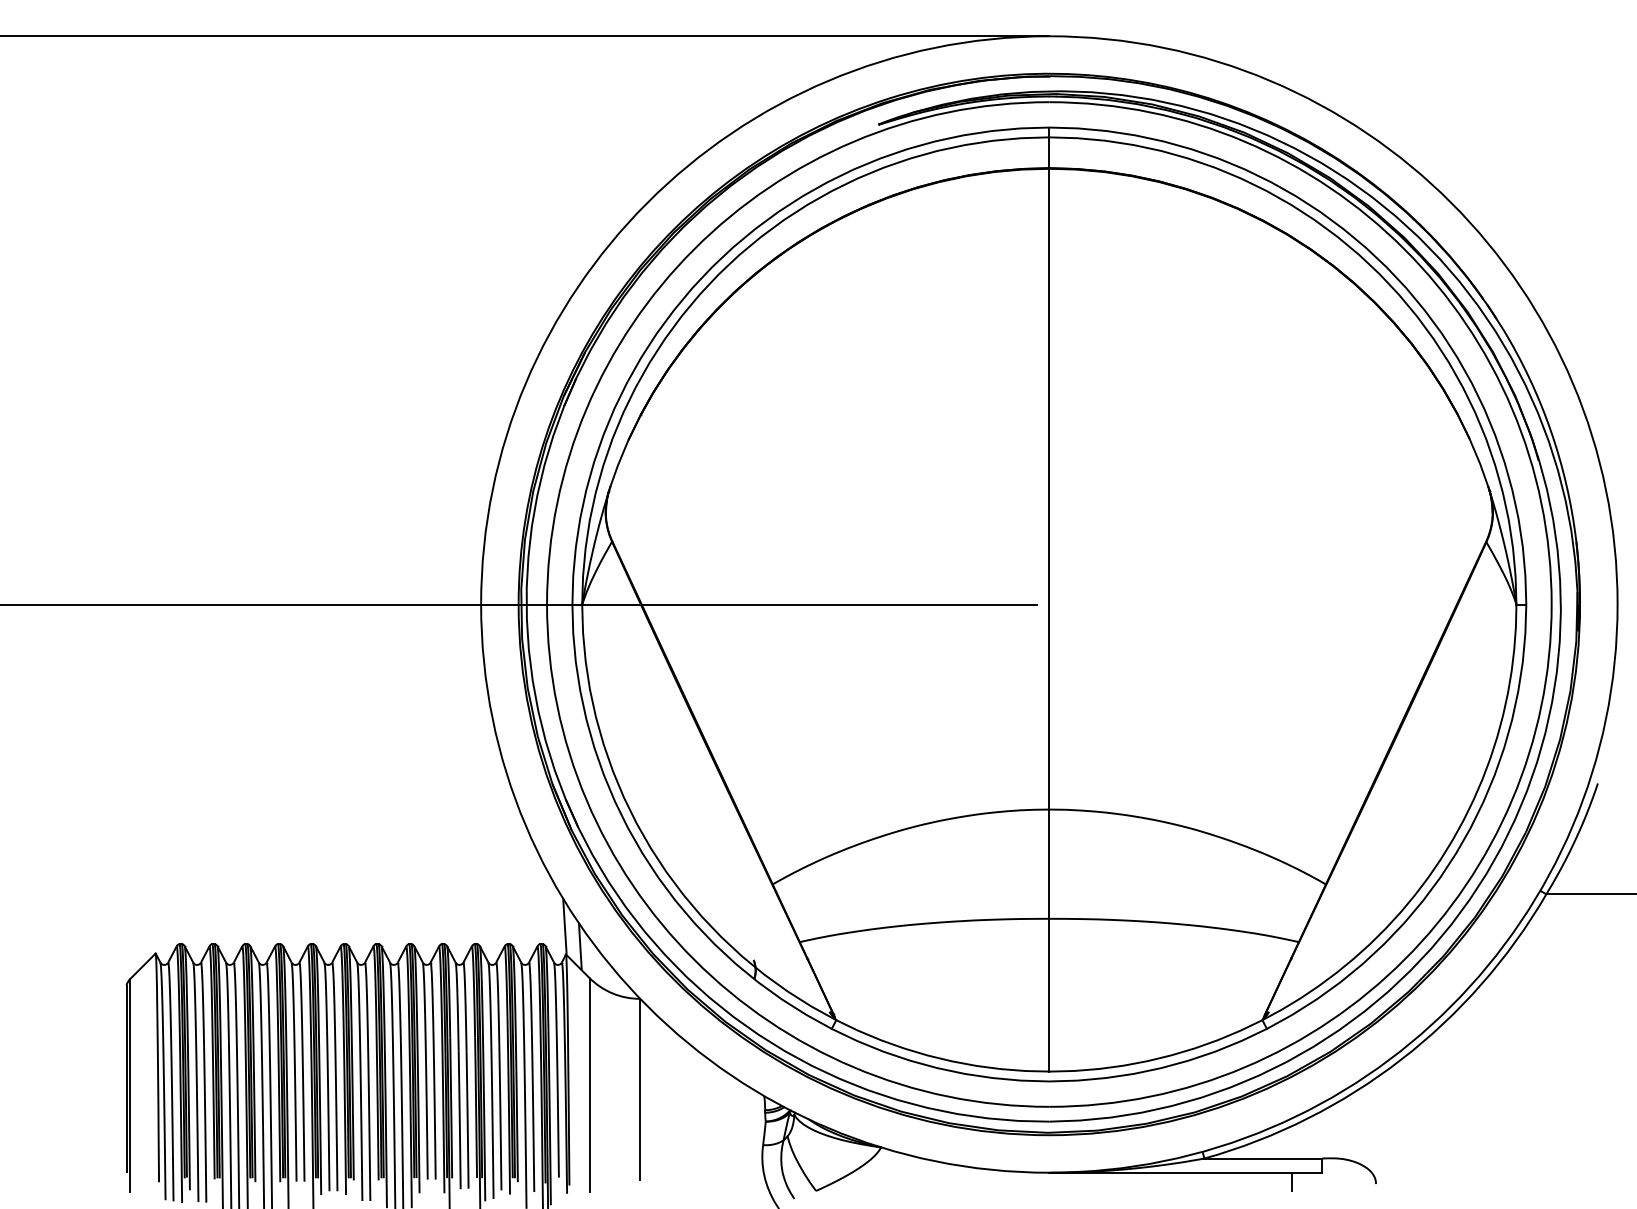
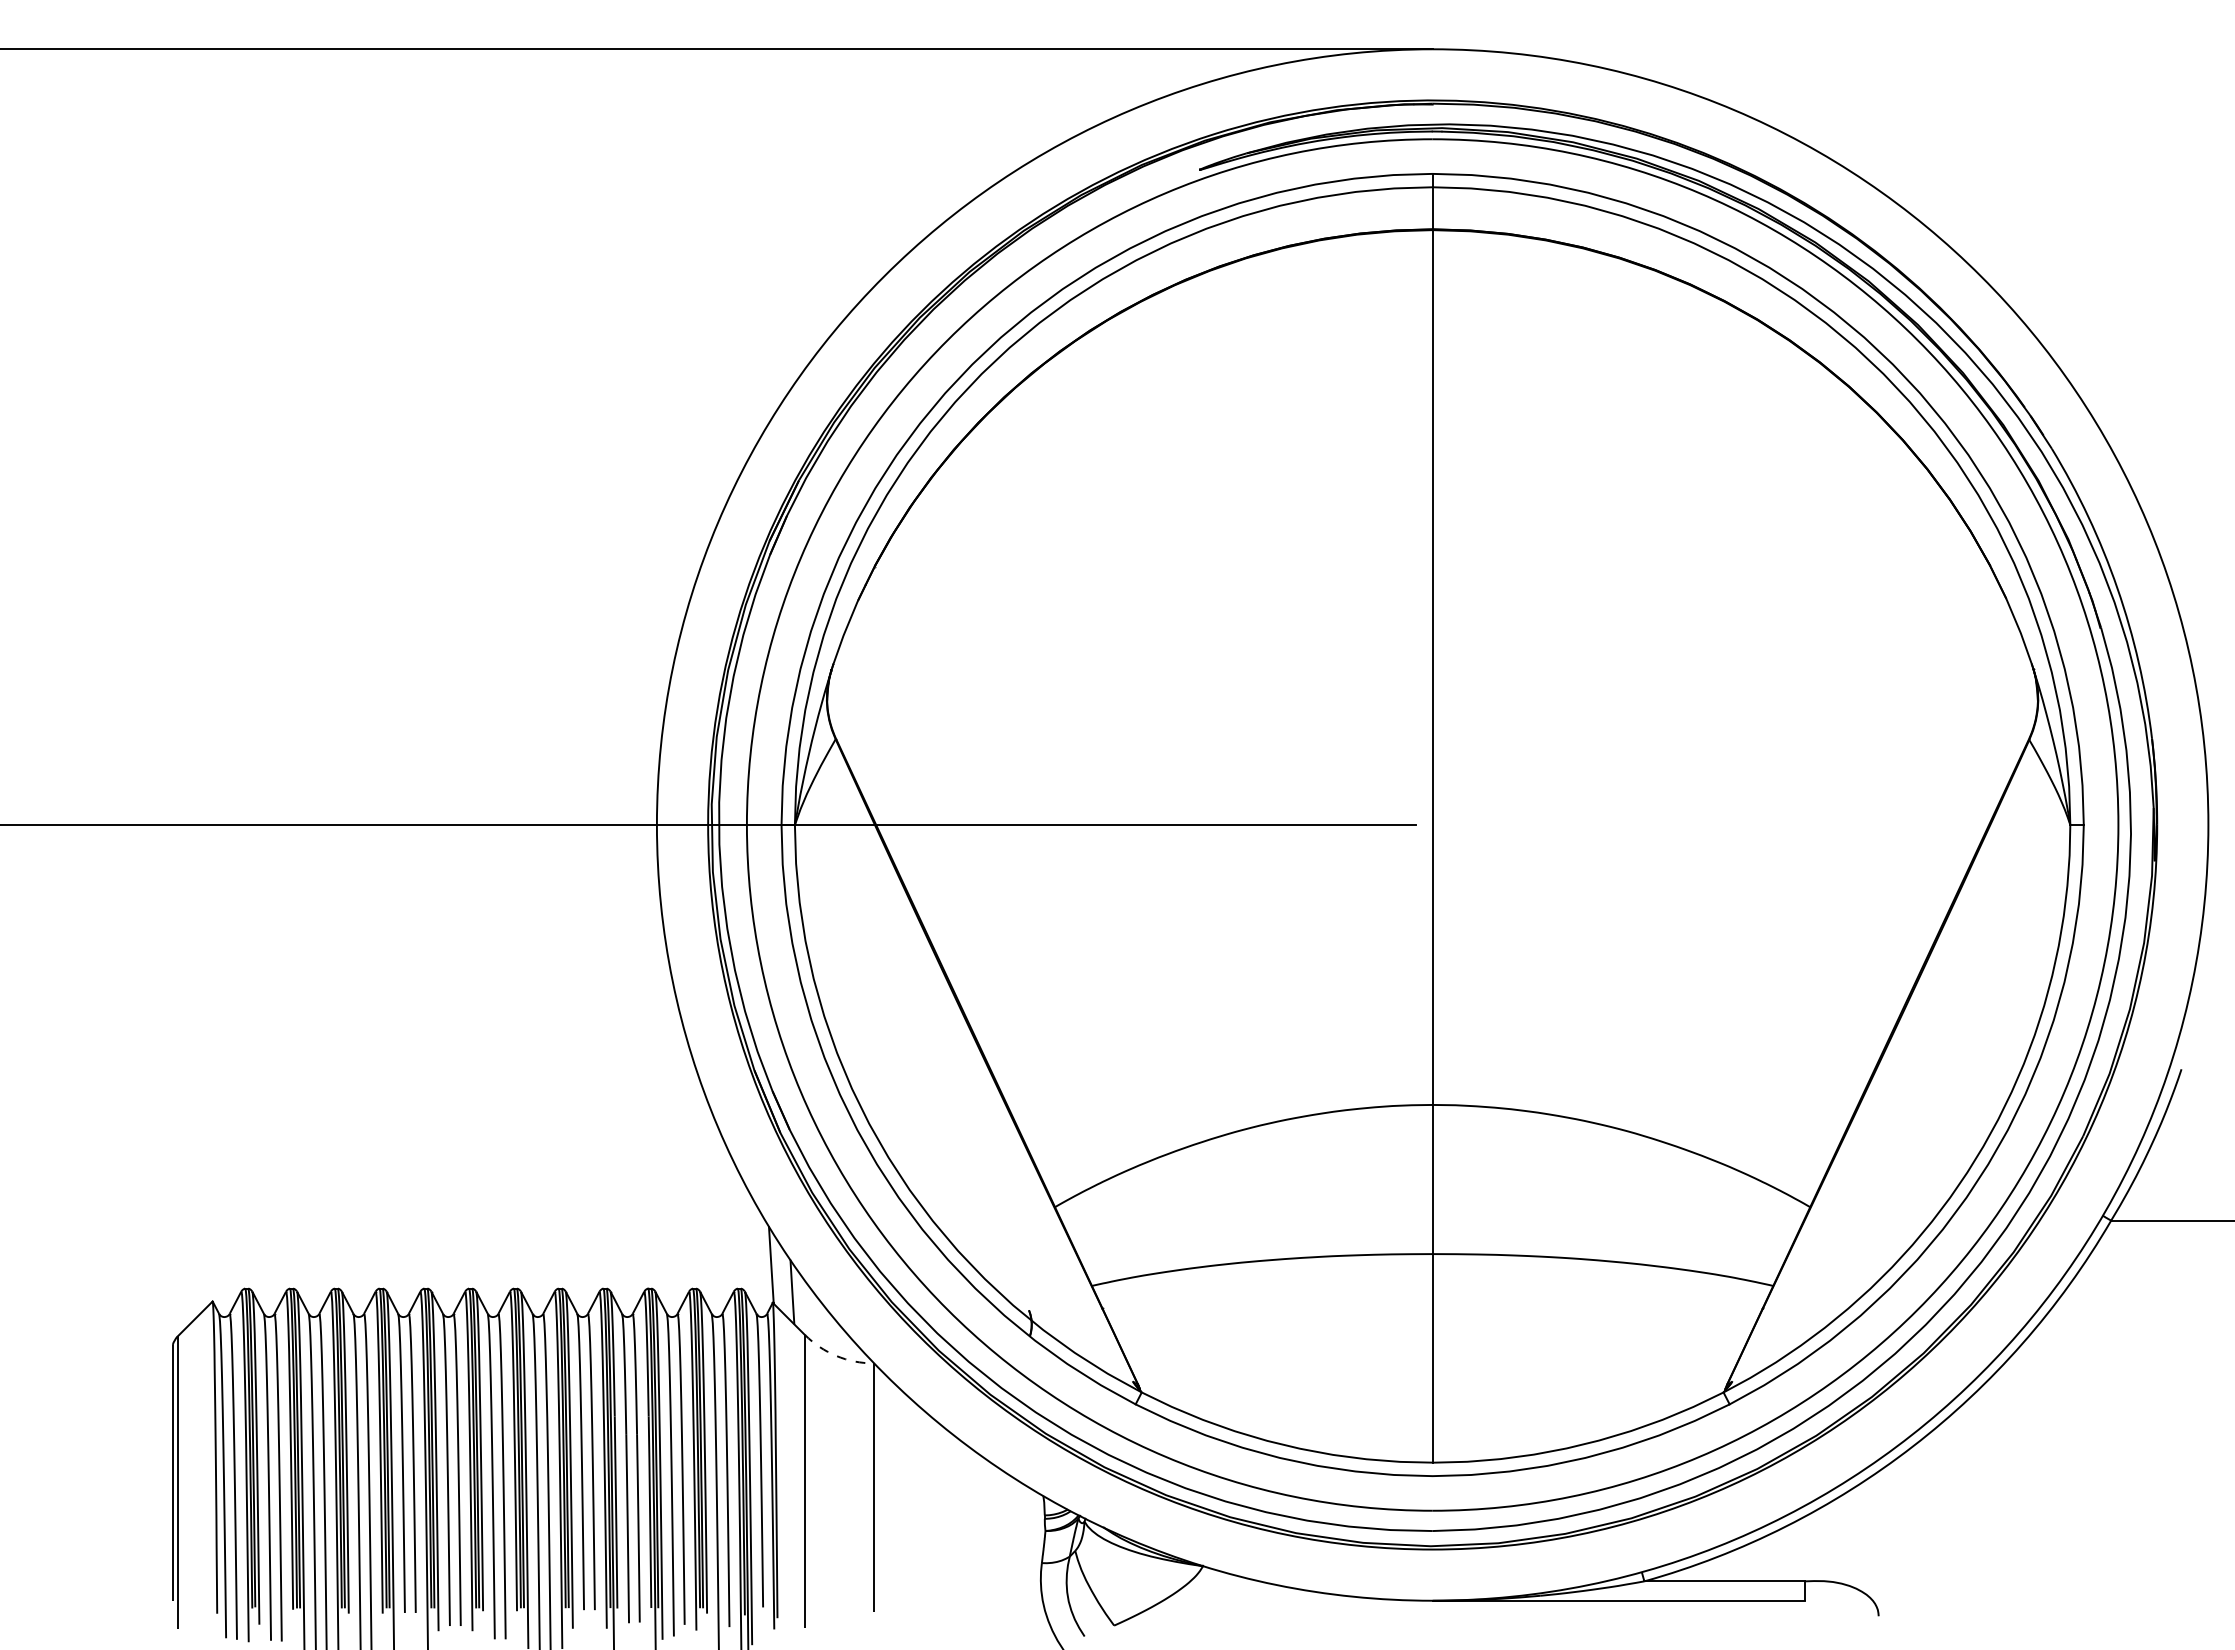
arc: (612, 993) -> (836, 1355), solid -> dashed
line: (1291, 1181) -> (1763, 1612), removed

